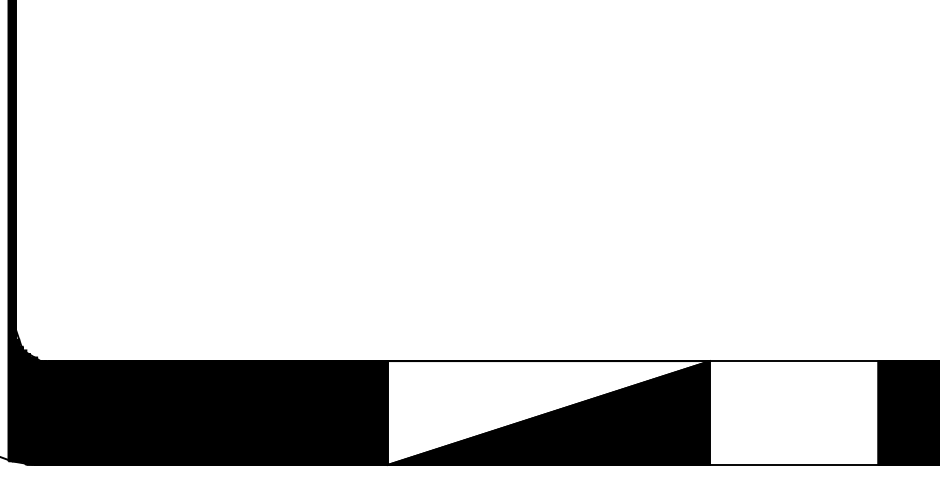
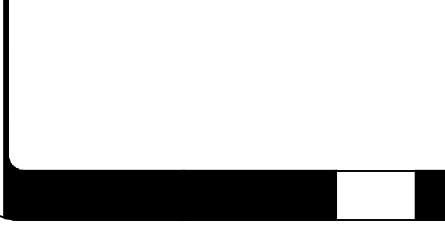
fill: (548, 411) -> (259, 194), added

